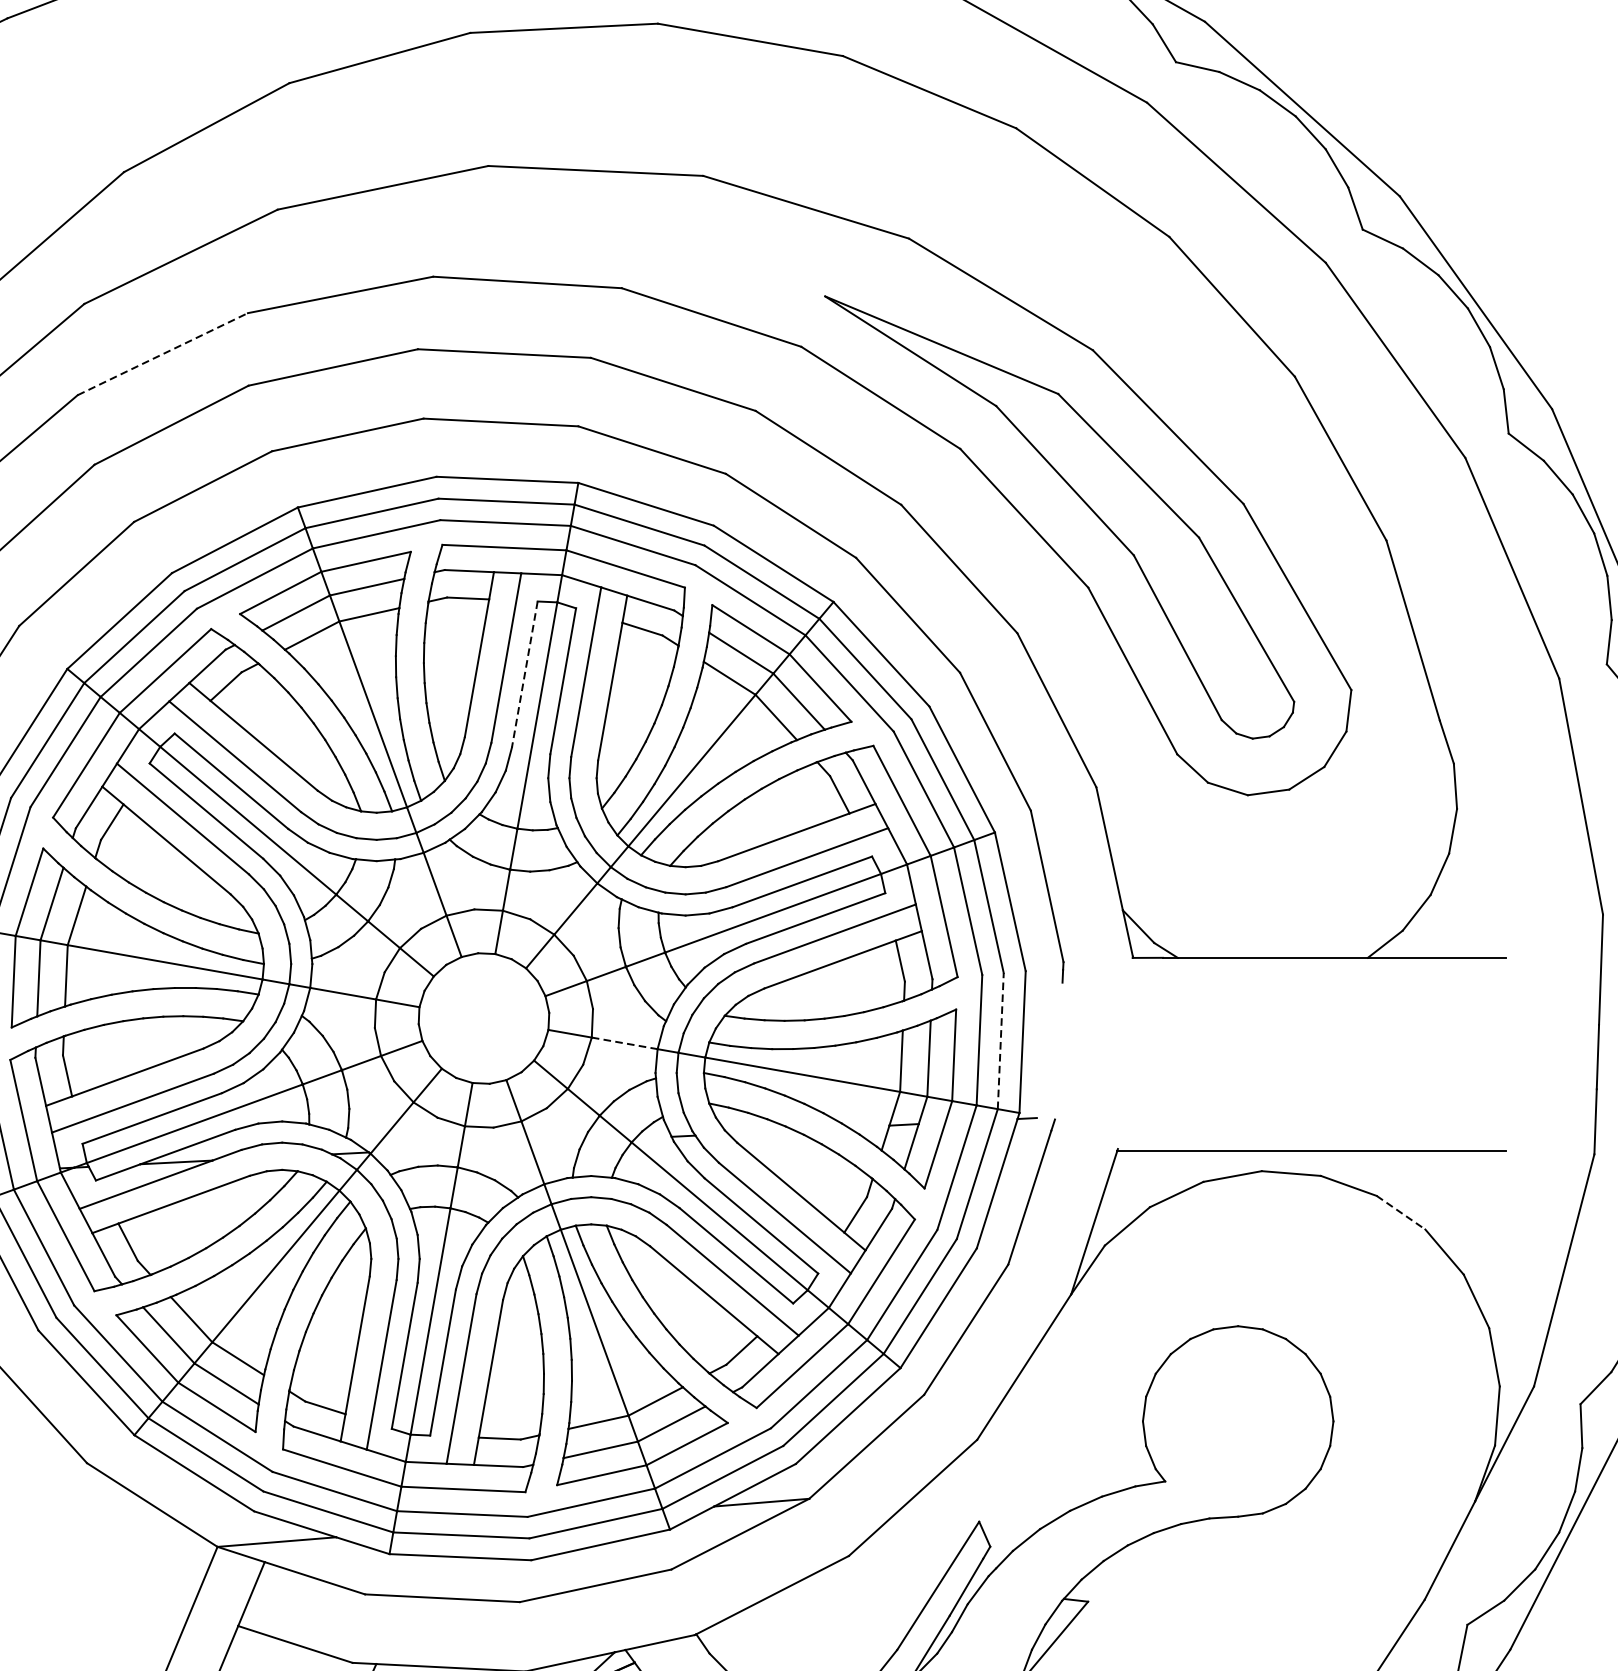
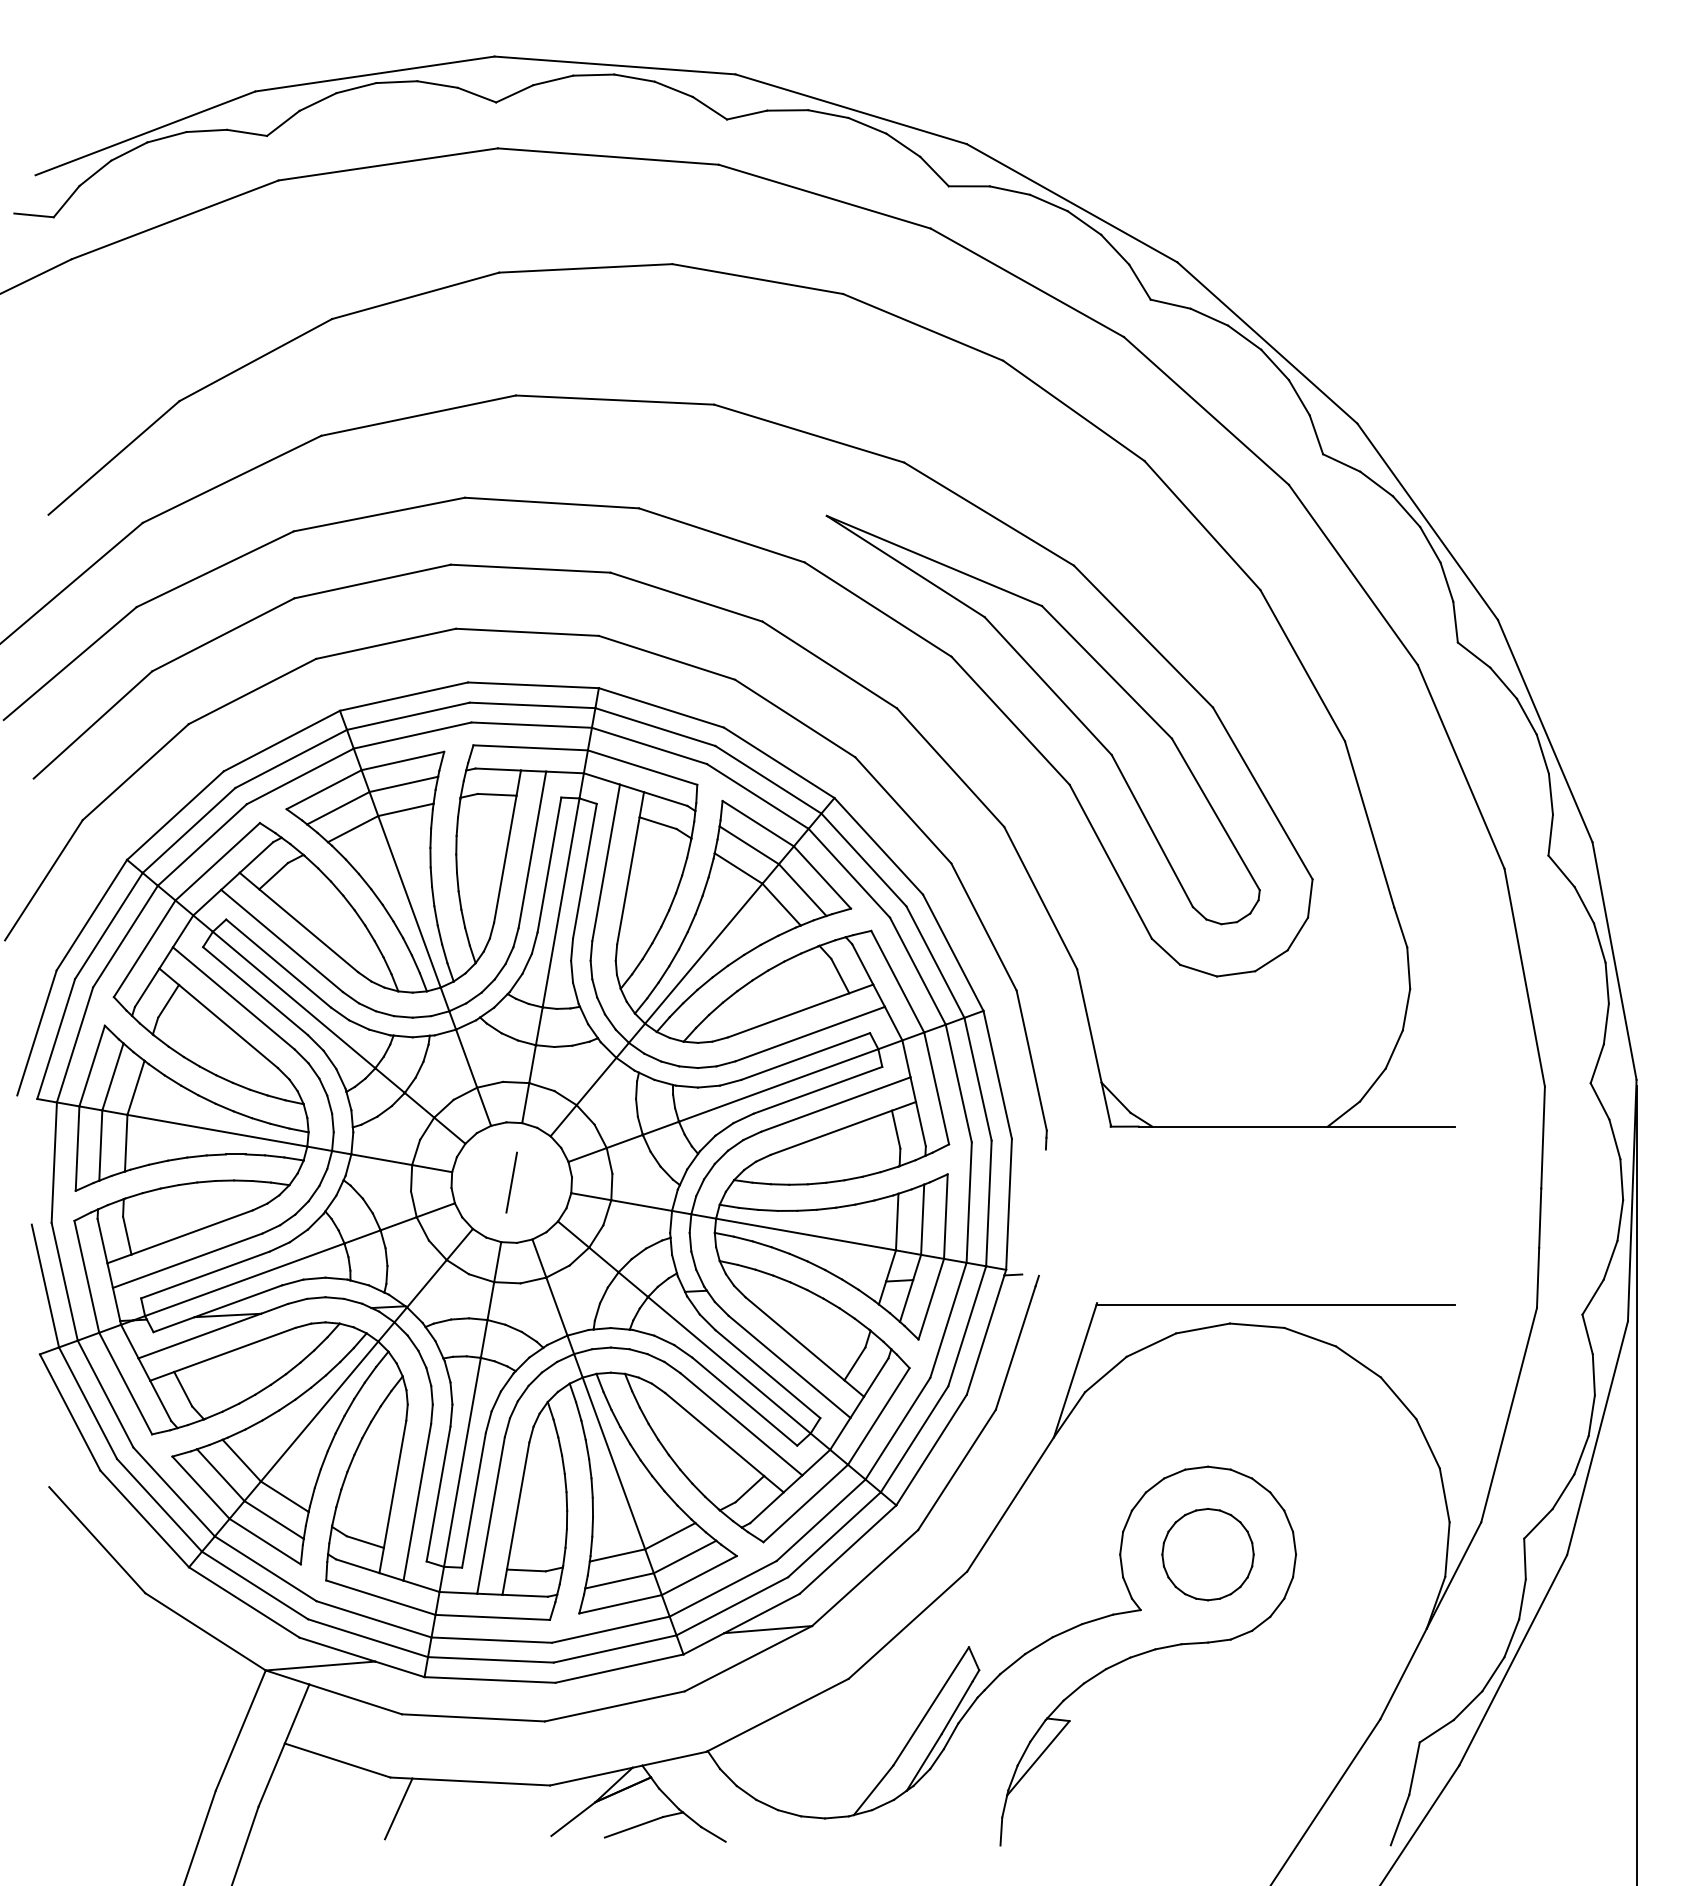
line: (163, 354) -> (215, 569), dashed -> solid
line: (524, 675) -> (549, 865), dashed -> solid
line: (483, 1018) -> (511, 1182), added
line: (1000, 1041) -> (988, 1203), dashed -> solid
line: (624, 1043) -> (641, 1205), dashed -> solid
line: (1401, 1213) -> (1358, 1362), dashed -> solid
part: (1237, 1421) -> (1207, 1554), added

